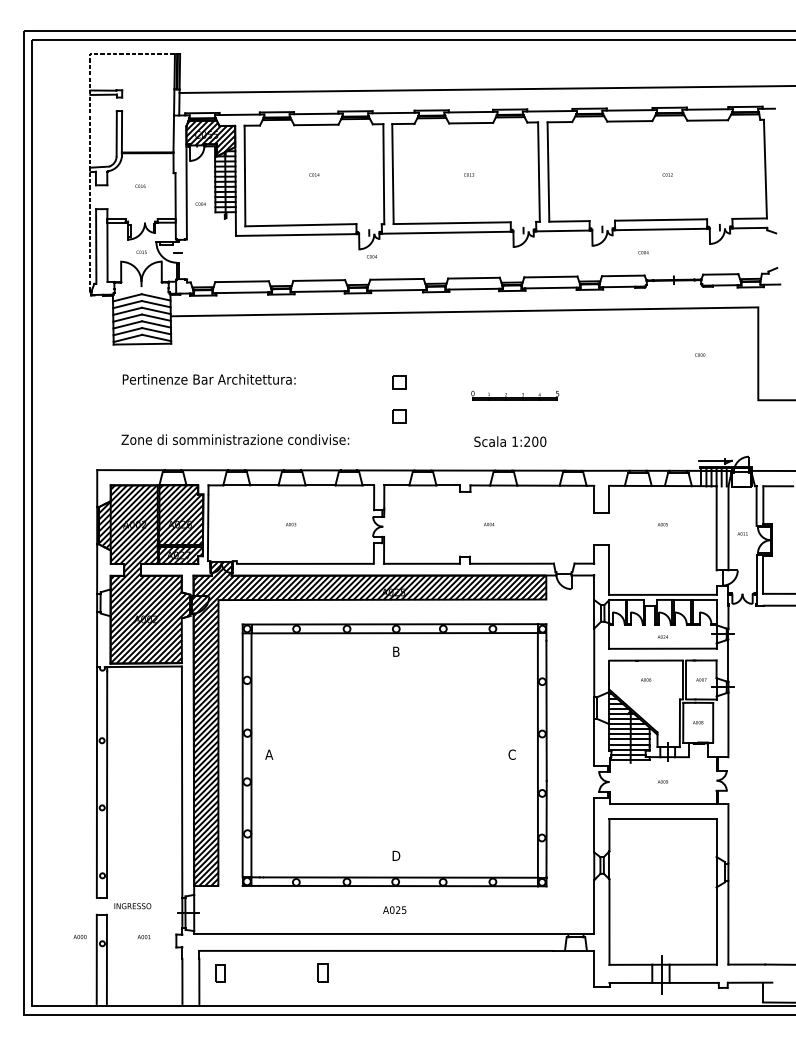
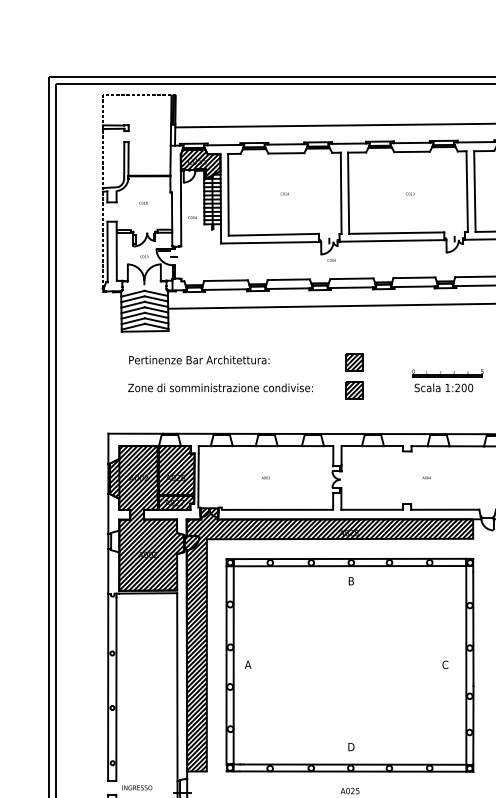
part: (399, 382) -> (353, 362), size x1.67
part: (399, 416) -> (353, 390), size x1.67
text: (235, 439) -> (220, 387), moved
text: (510, 441) -> (444, 387), moved

